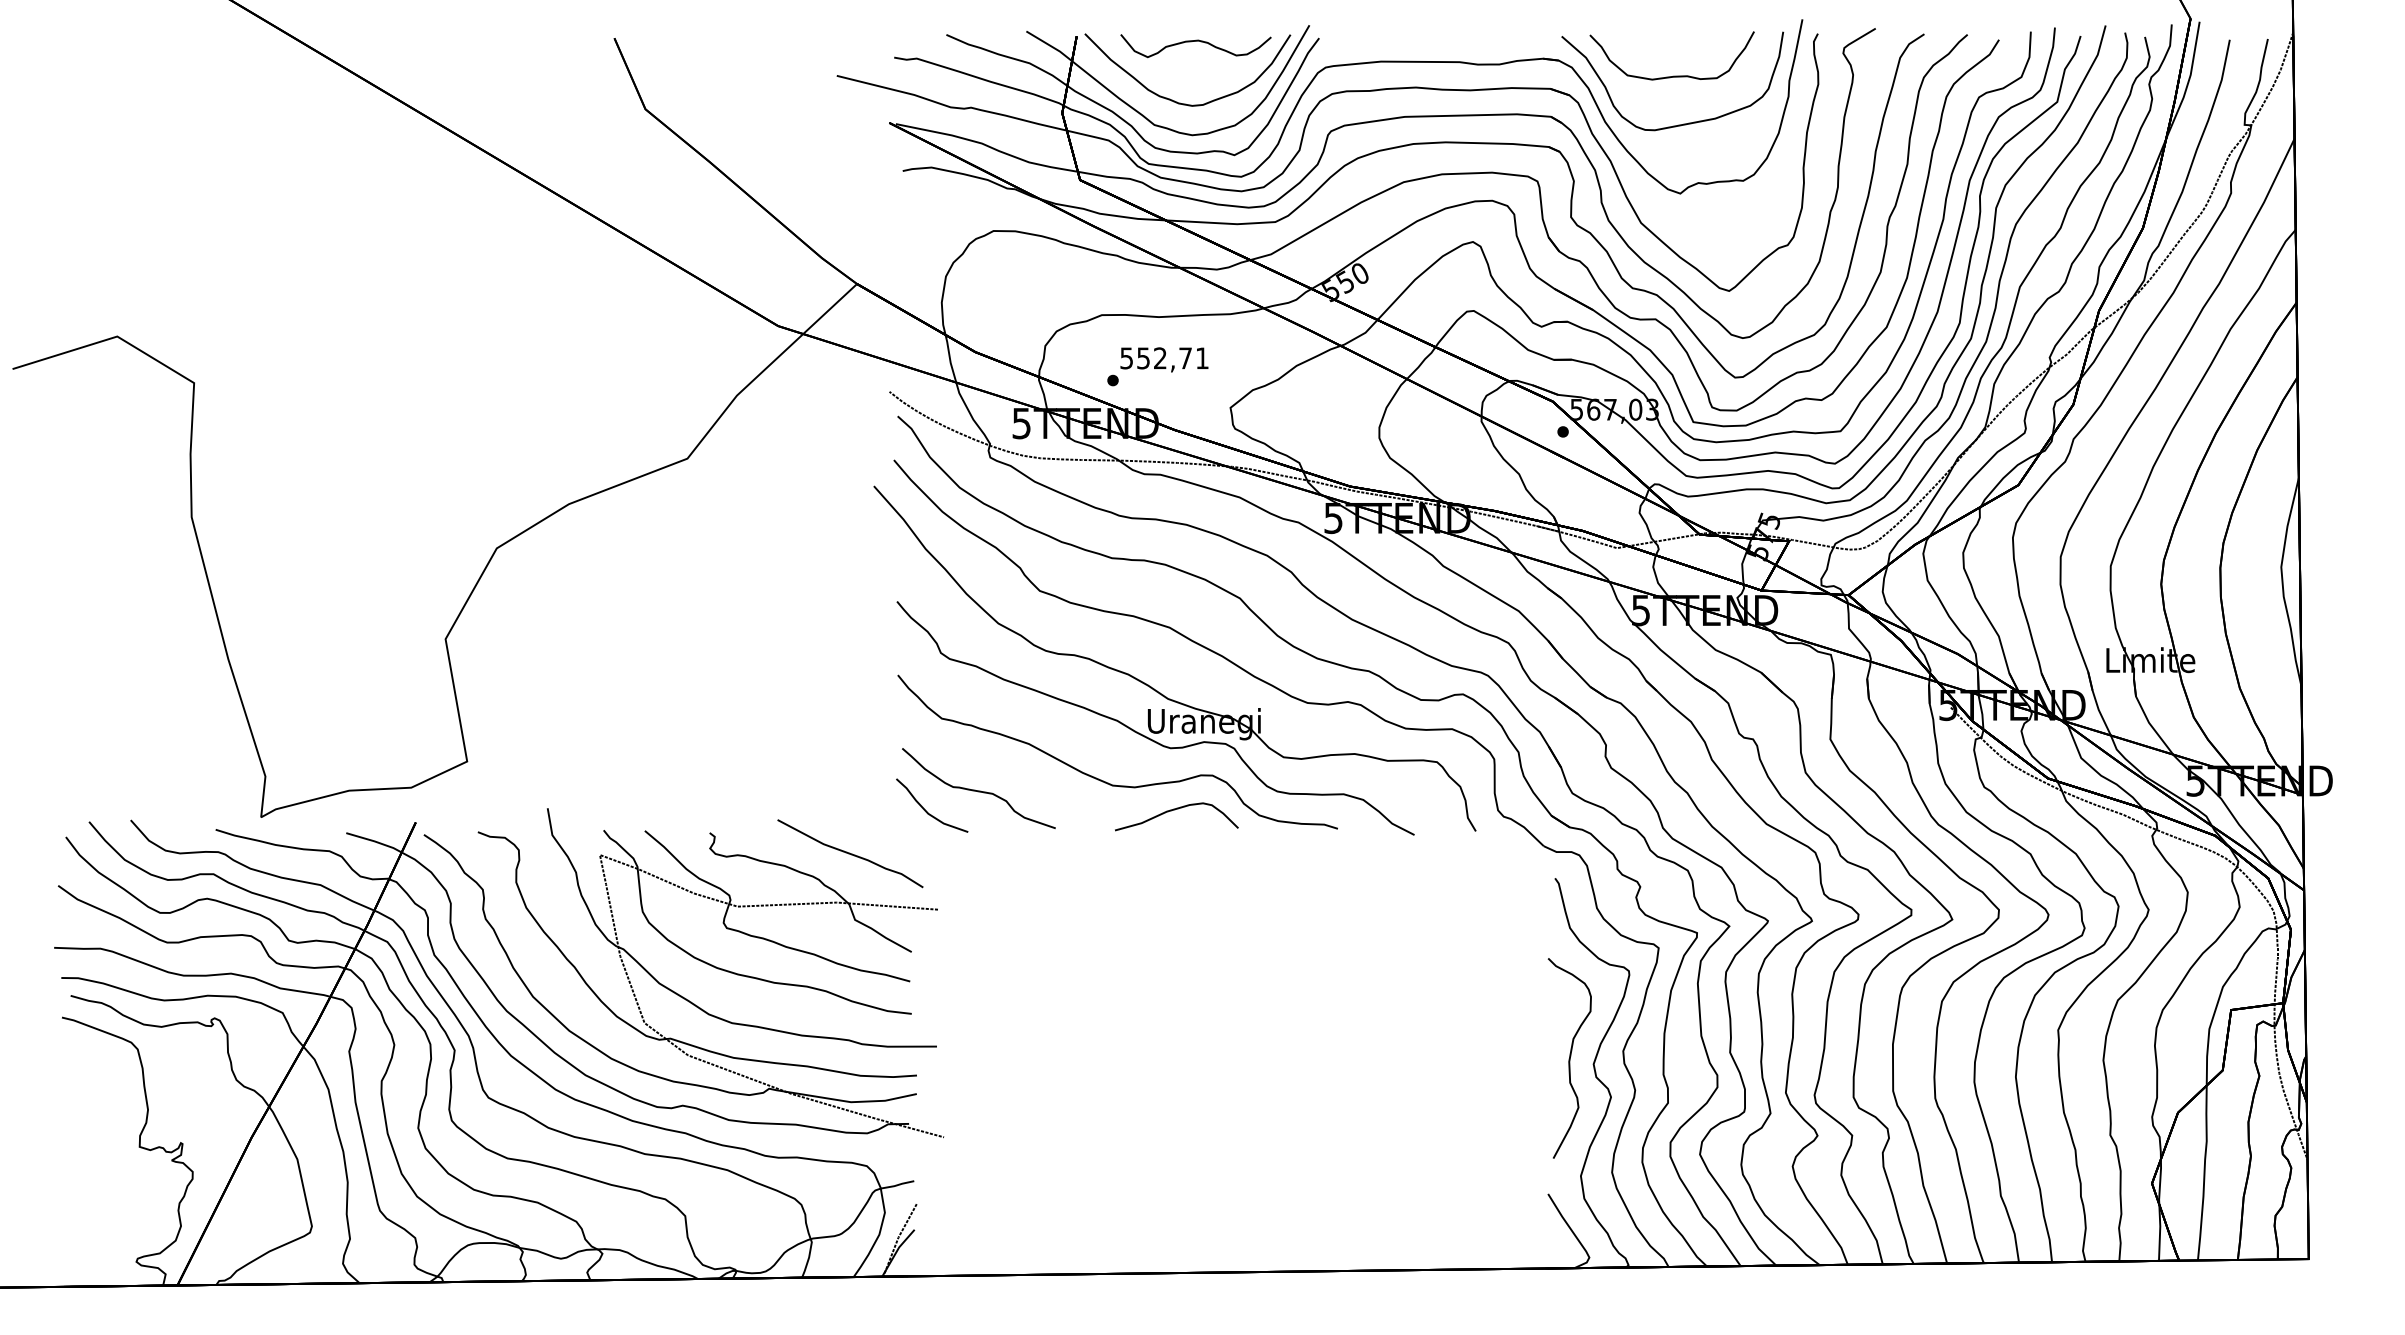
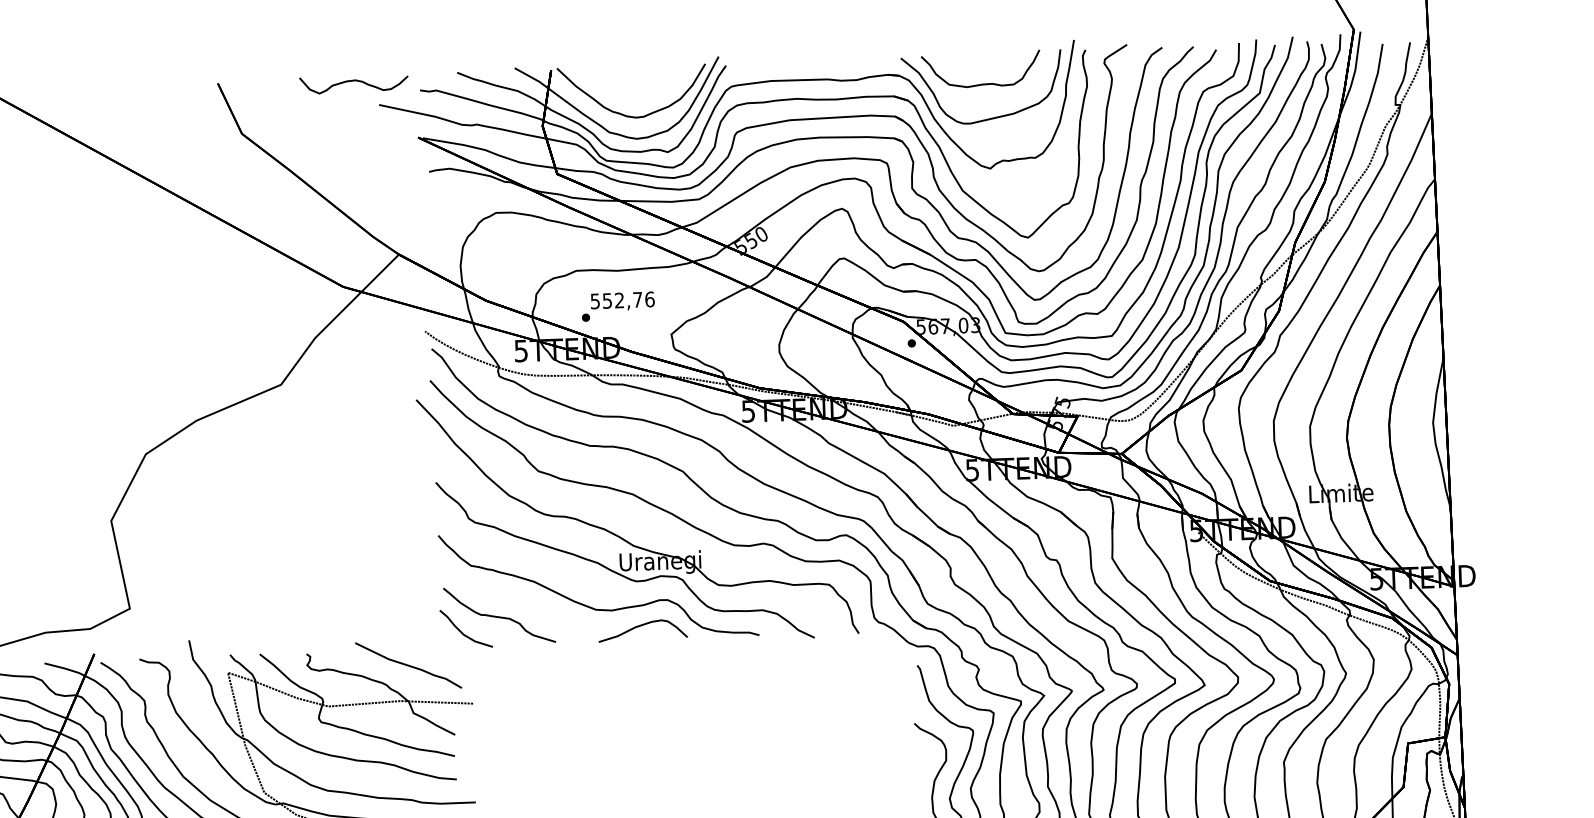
part: (1195, 46) -> (353, 84), moved
text: (1202, 358) -> (649, 299), 552,71 -> 552,76

